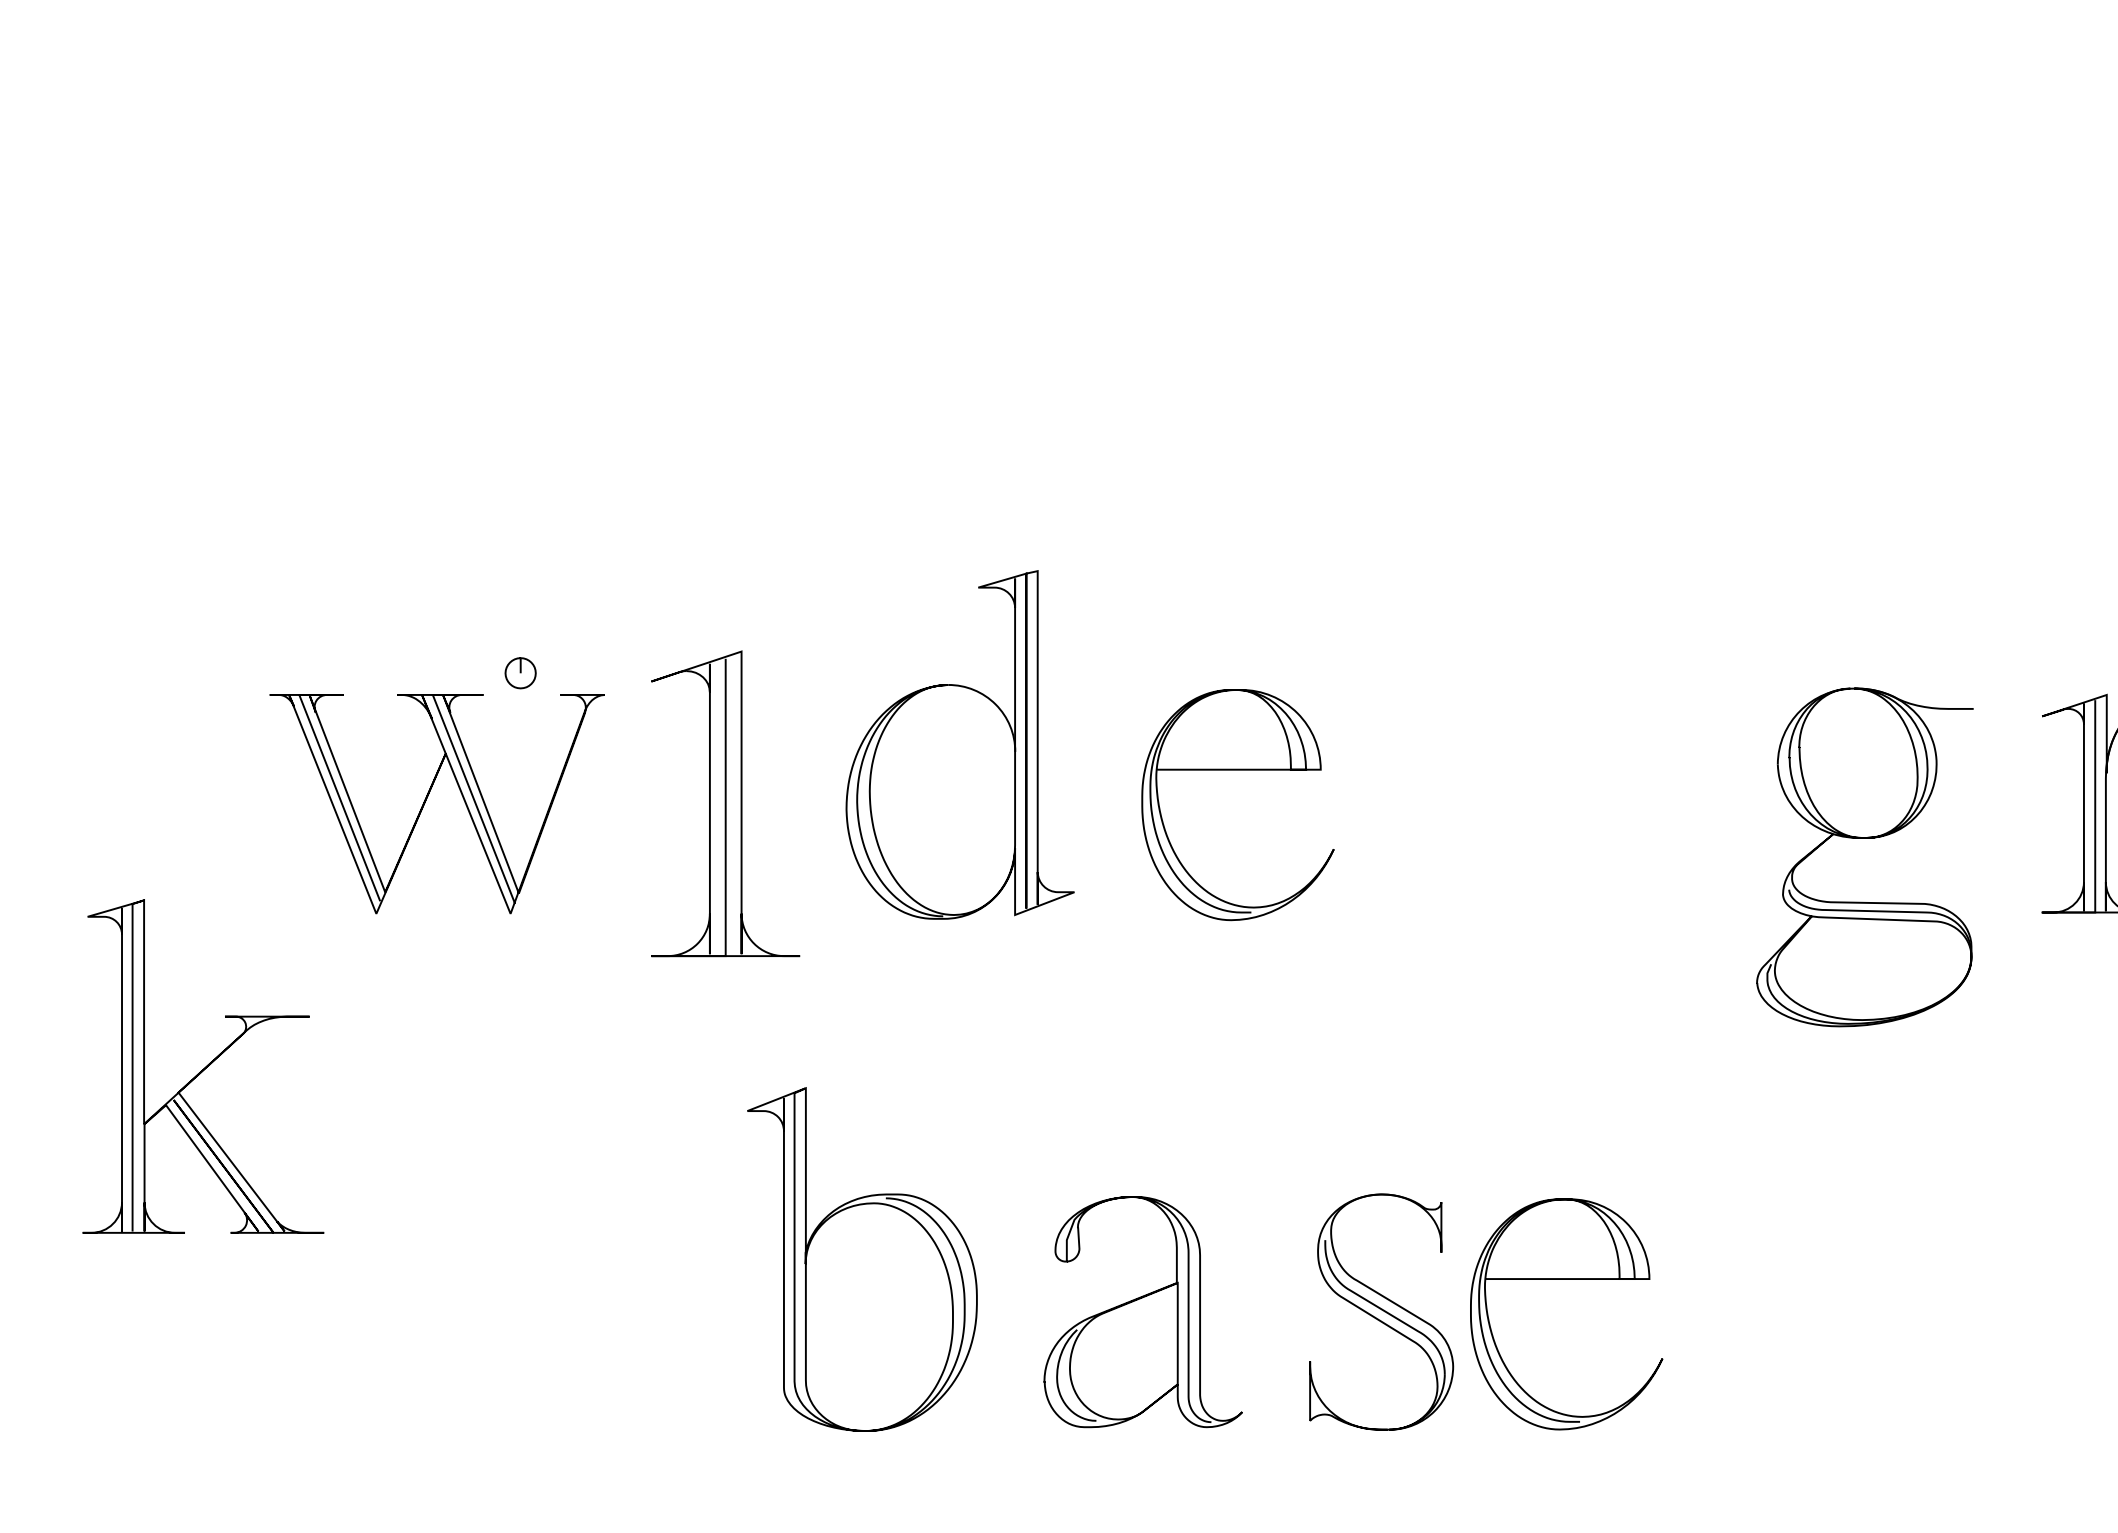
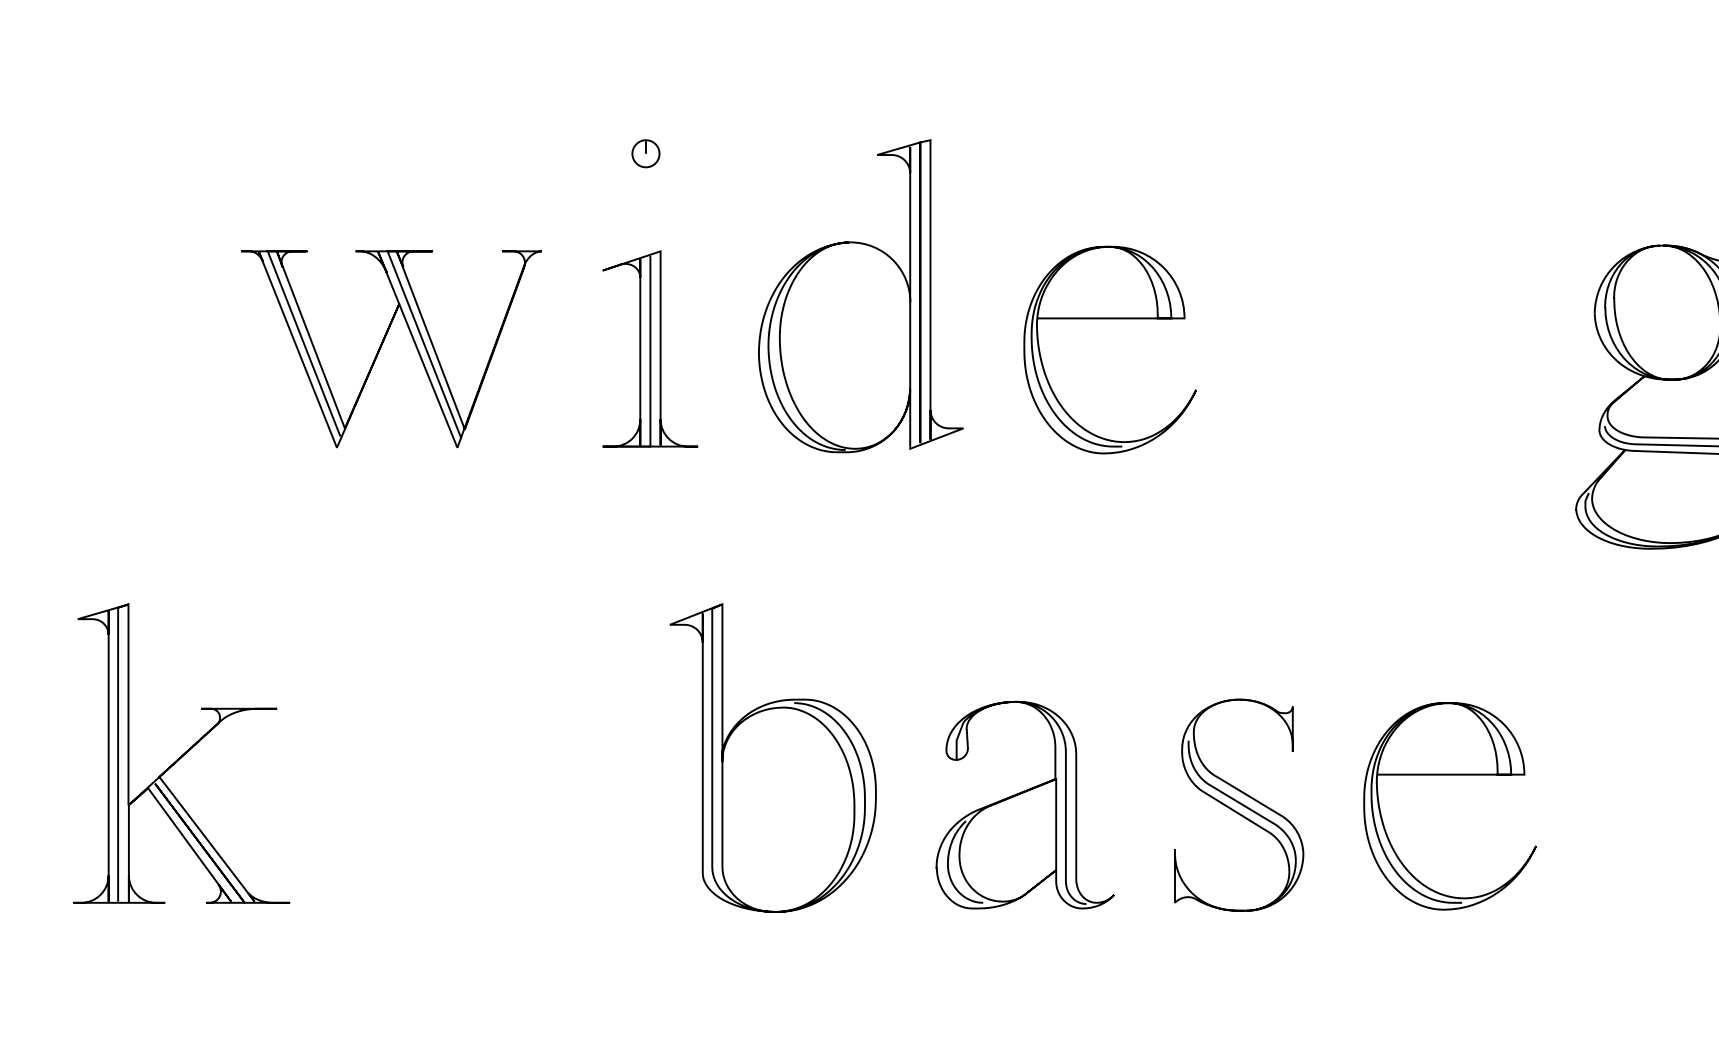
curve: (520, 673) -> (645, 153), moved
part: (725, 803) -> (650, 348), size x0.71
curve: (204, 1067) -> (182, 754), moved
curve: (1566, 1279) -> (1449, 775), moved

